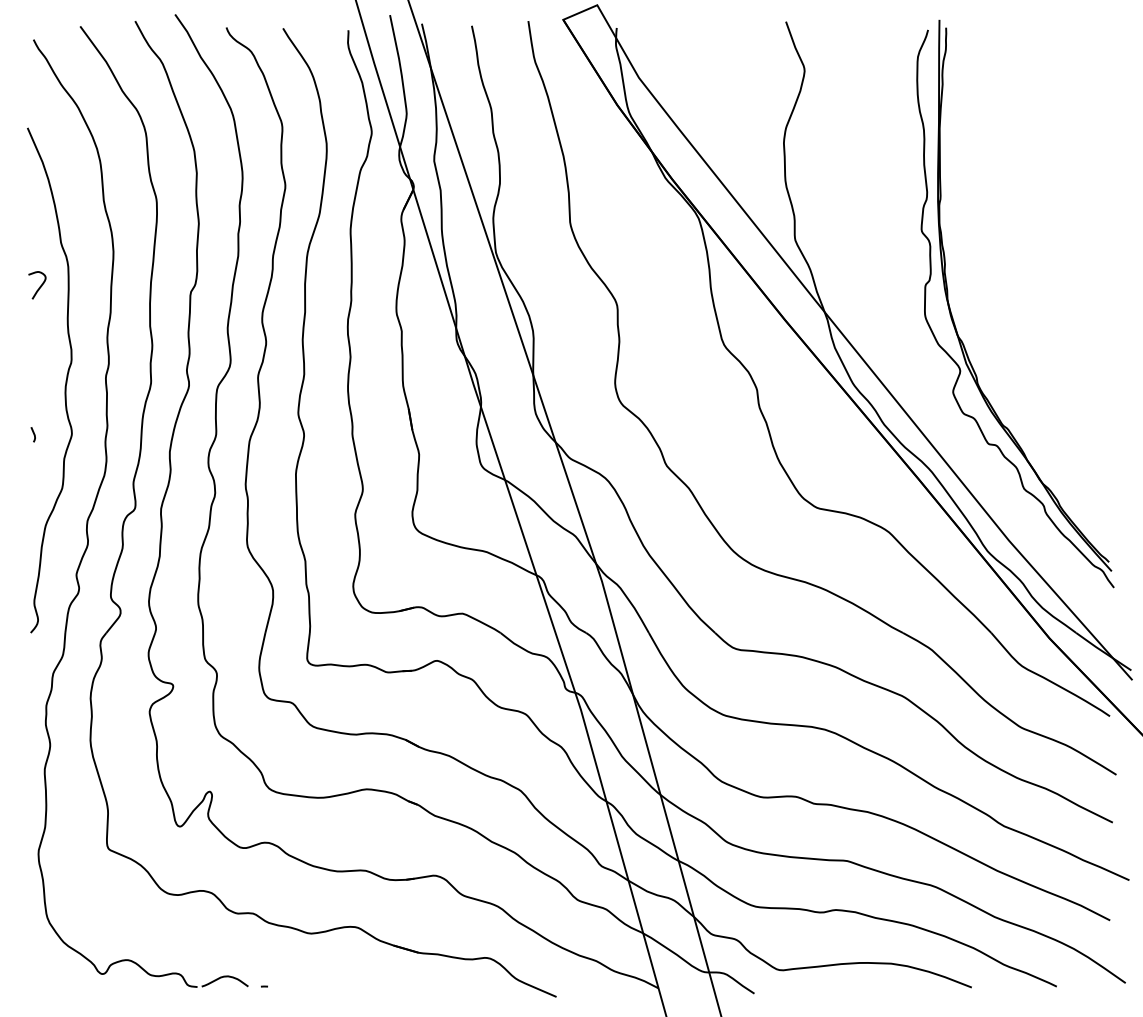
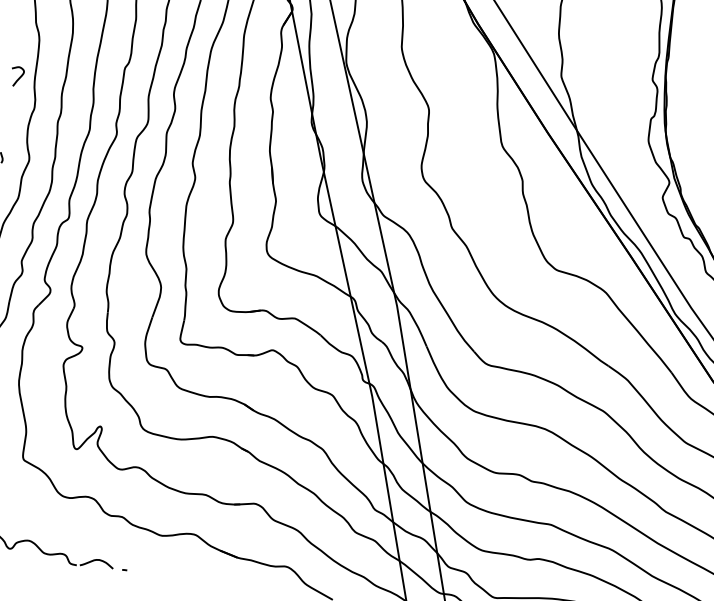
curve: (39, 286) -> (18, 77), moved

